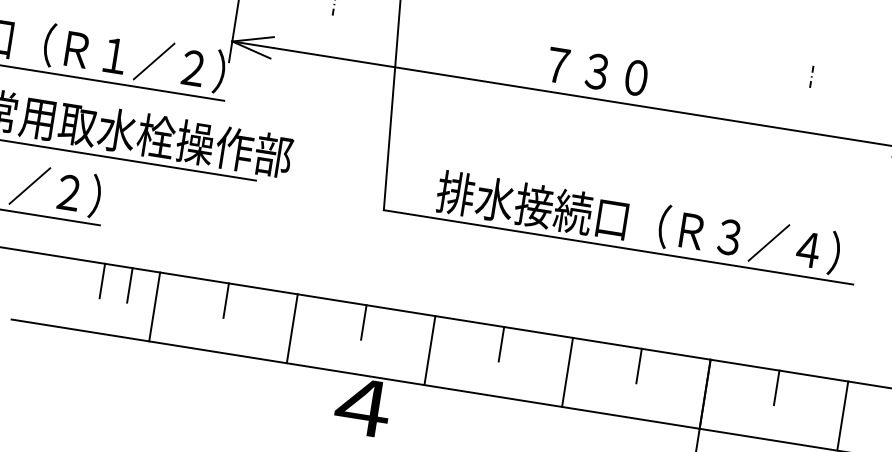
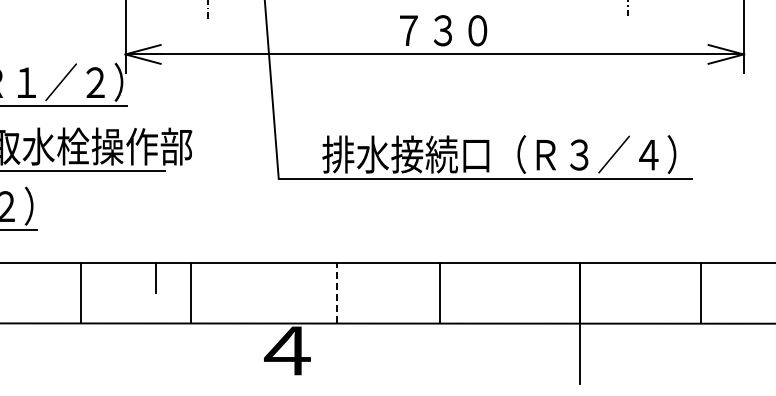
line: (102, 280) -> (46, 277), removed
line: (129, 284) -> (70, 277), removed
line: (154, 306) -> (80, 292), moved
line: (363, 321) -> (276, 277), removed
line: (292, 328) -> (191, 292), moved
line: (502, 343) -> (398, 277), removed
line: (430, 349) -> (337, 292), solid -> dashed
line: (639, 365) -> (519, 277), removed
line: (567, 371) -> (439, 292), moved
line: (776, 387) -> (640, 277), removed

